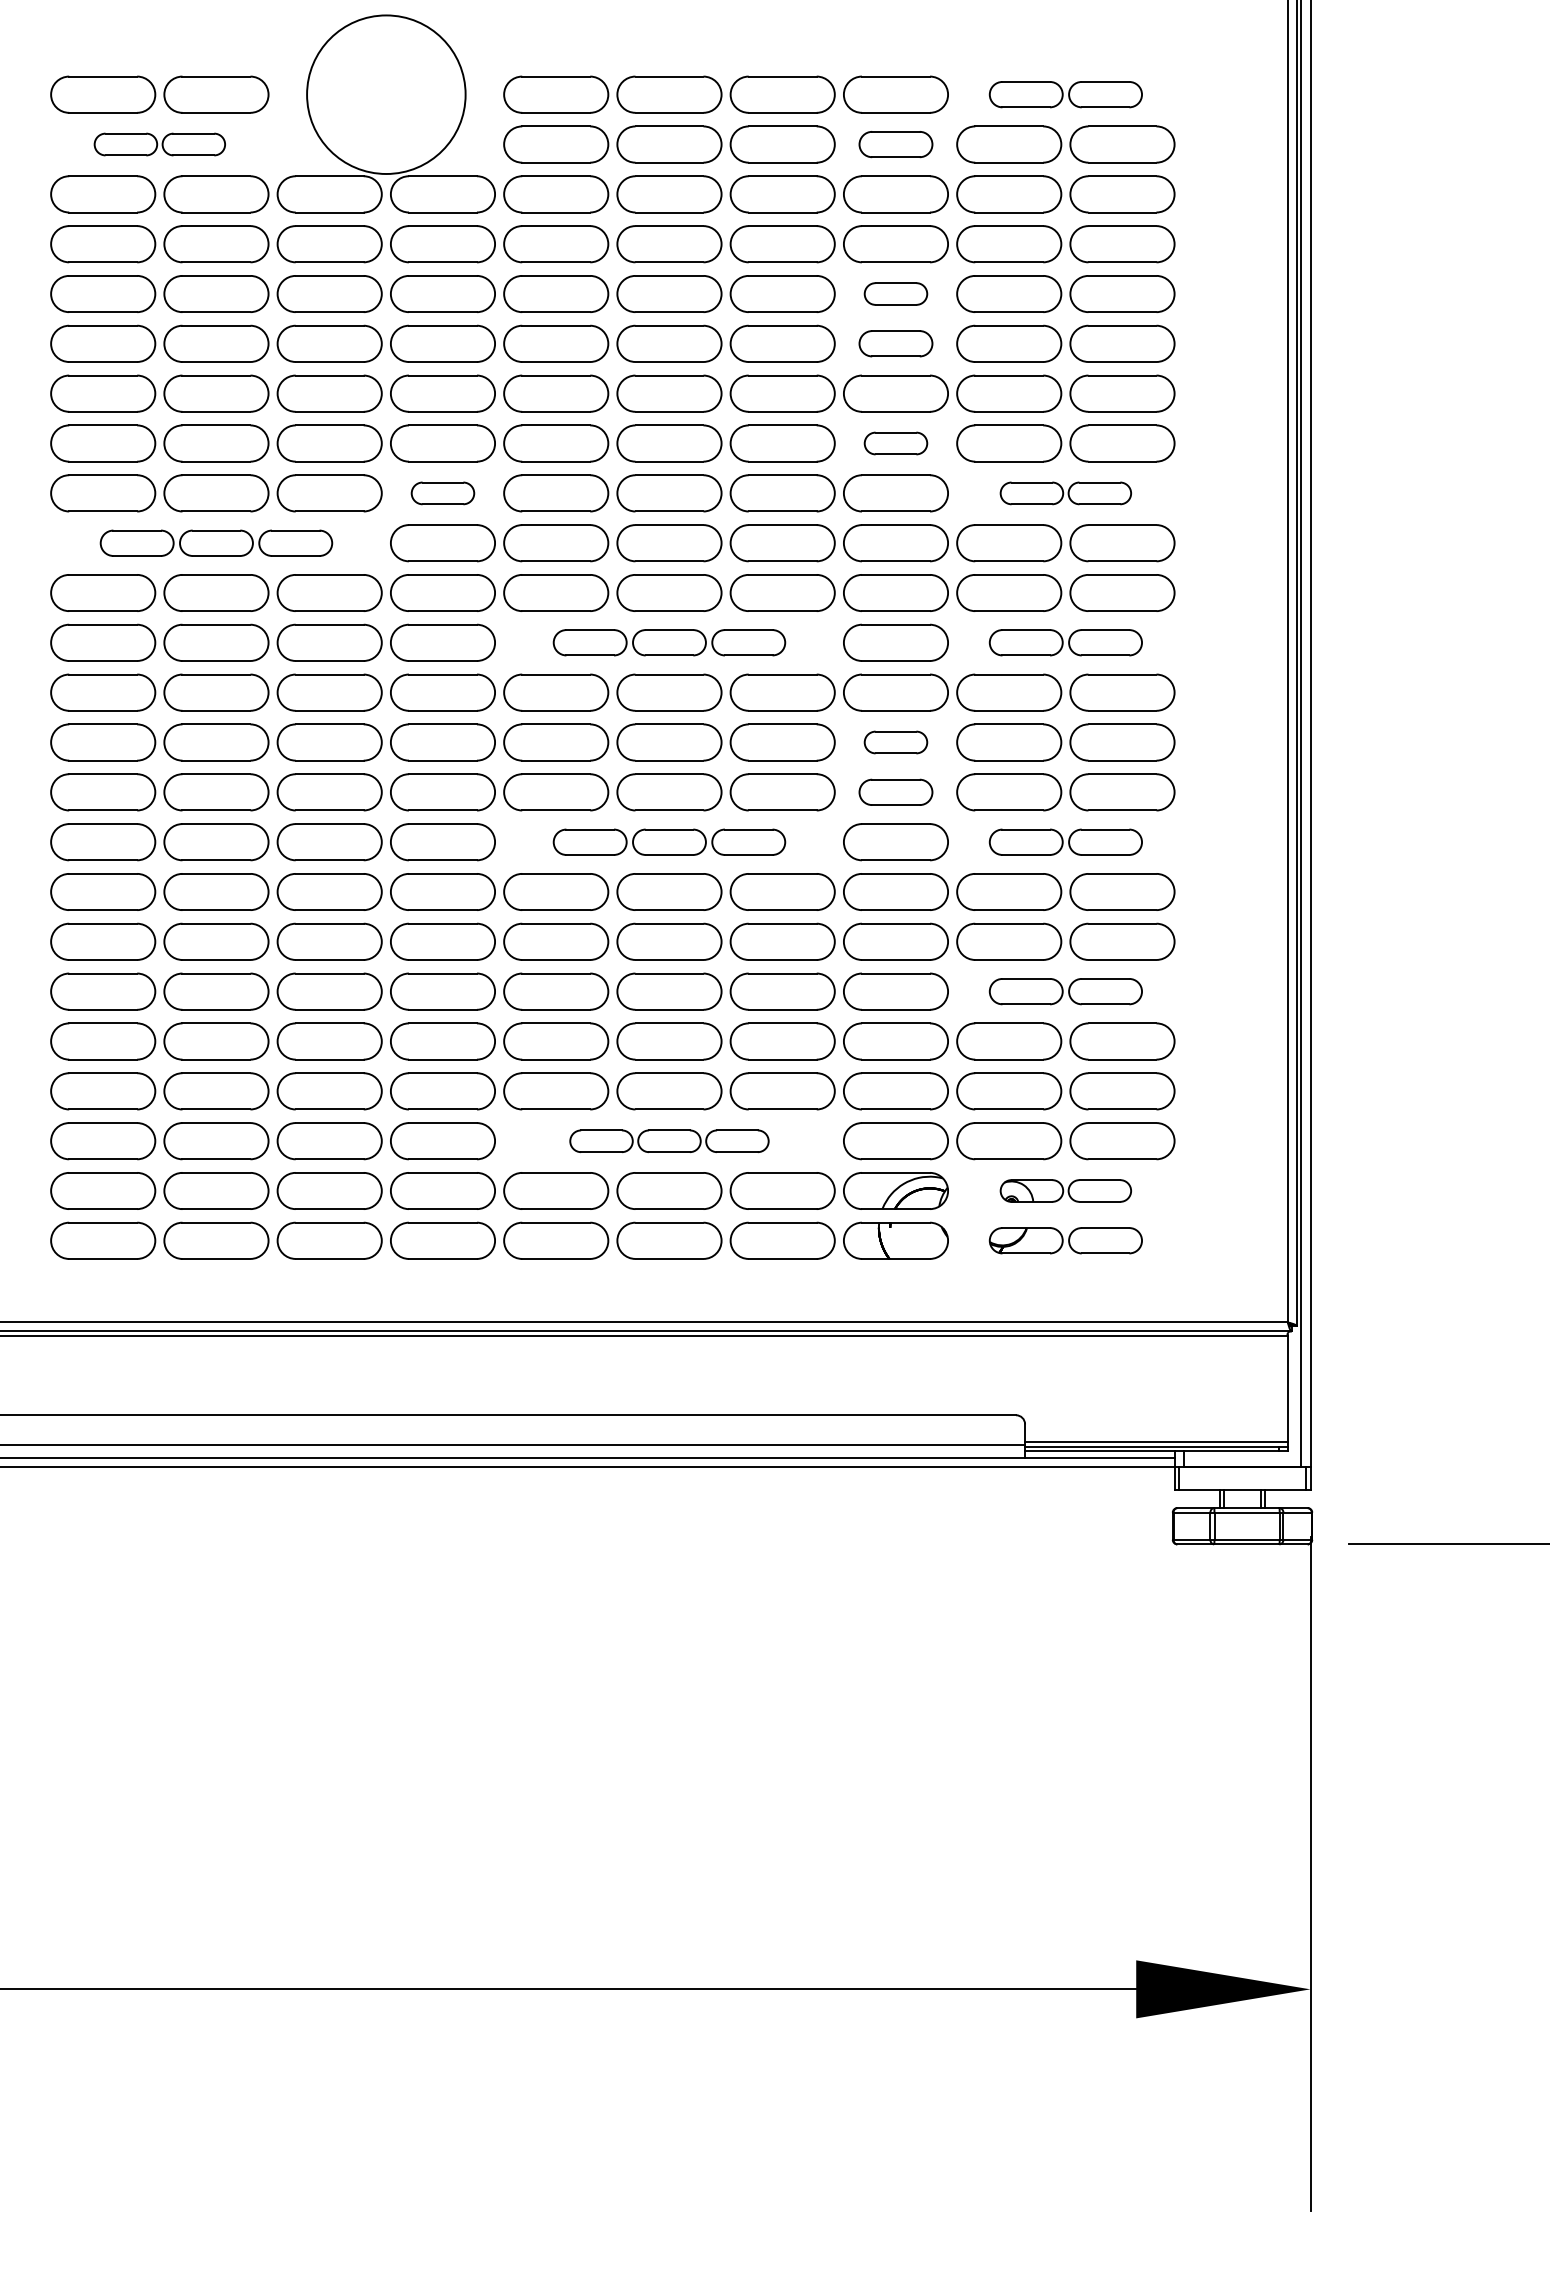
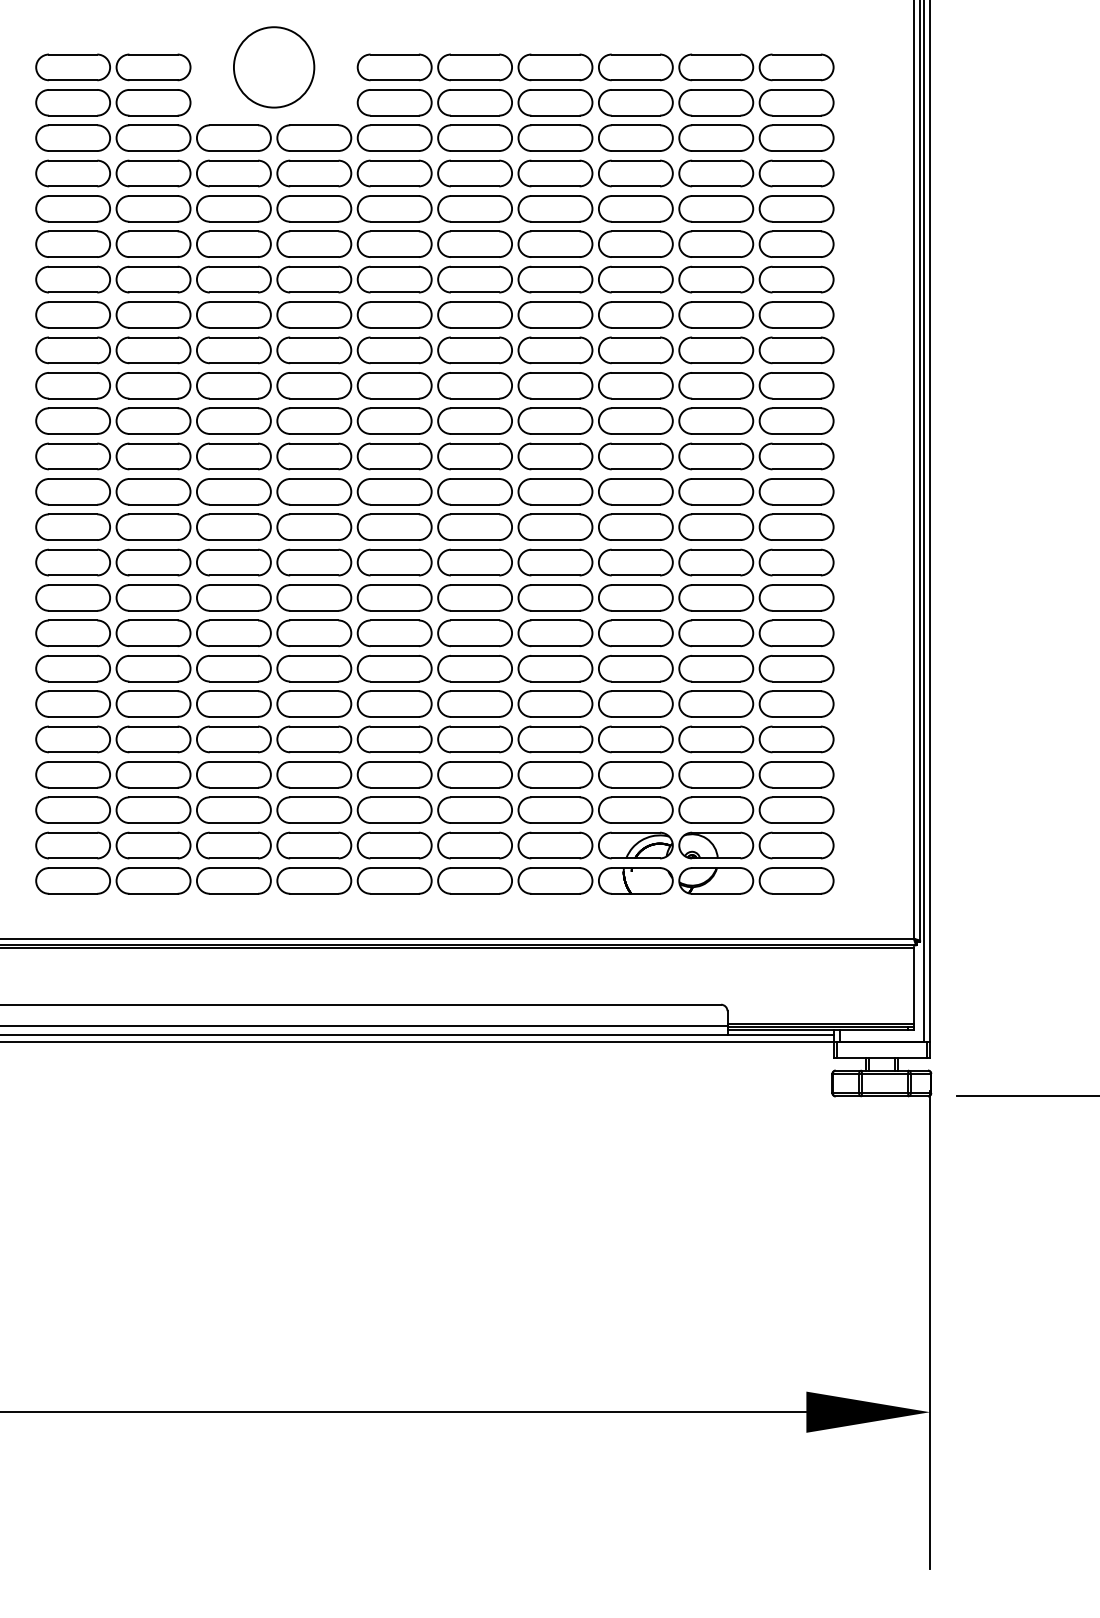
circle: (385, 94) -> (273, 67), size x0.71
part: (1065, 94) -> (756, 67), size x1.43
part: (159, 144) -> (113, 102), size x1.67
part: (895, 144) -> (635, 102), size x1.43
part: (895, 293) -> (635, 208), size x1.67
part: (895, 343) -> (635, 243), size x1.43
part: (895, 443) -> (635, 314), size x1.67
part: (442, 493) -> (313, 350), size x1.67
part: (1065, 493) -> (756, 350), size x1.67
part: (216, 543) -> (153, 385), size x1.43
part: (669, 642) -> (475, 456), size x1.43
part: (1065, 642) -> (756, 456), size x1.43
part: (895, 742) -> (635, 527), size x1.67
part: (895, 792) -> (635, 562), size x1.43
part: (669, 842) -> (475, 598), size x1.43
part: (1065, 842) -> (756, 598), size x1.43
part: (1065, 991) -> (756, 703), size x1.43
part: (669, 1141) -> (475, 810), size x1.67
part: (1065, 1190) -> (756, 845), size x1.67
part: (1065, 1240) -> (756, 880), size x1.43

